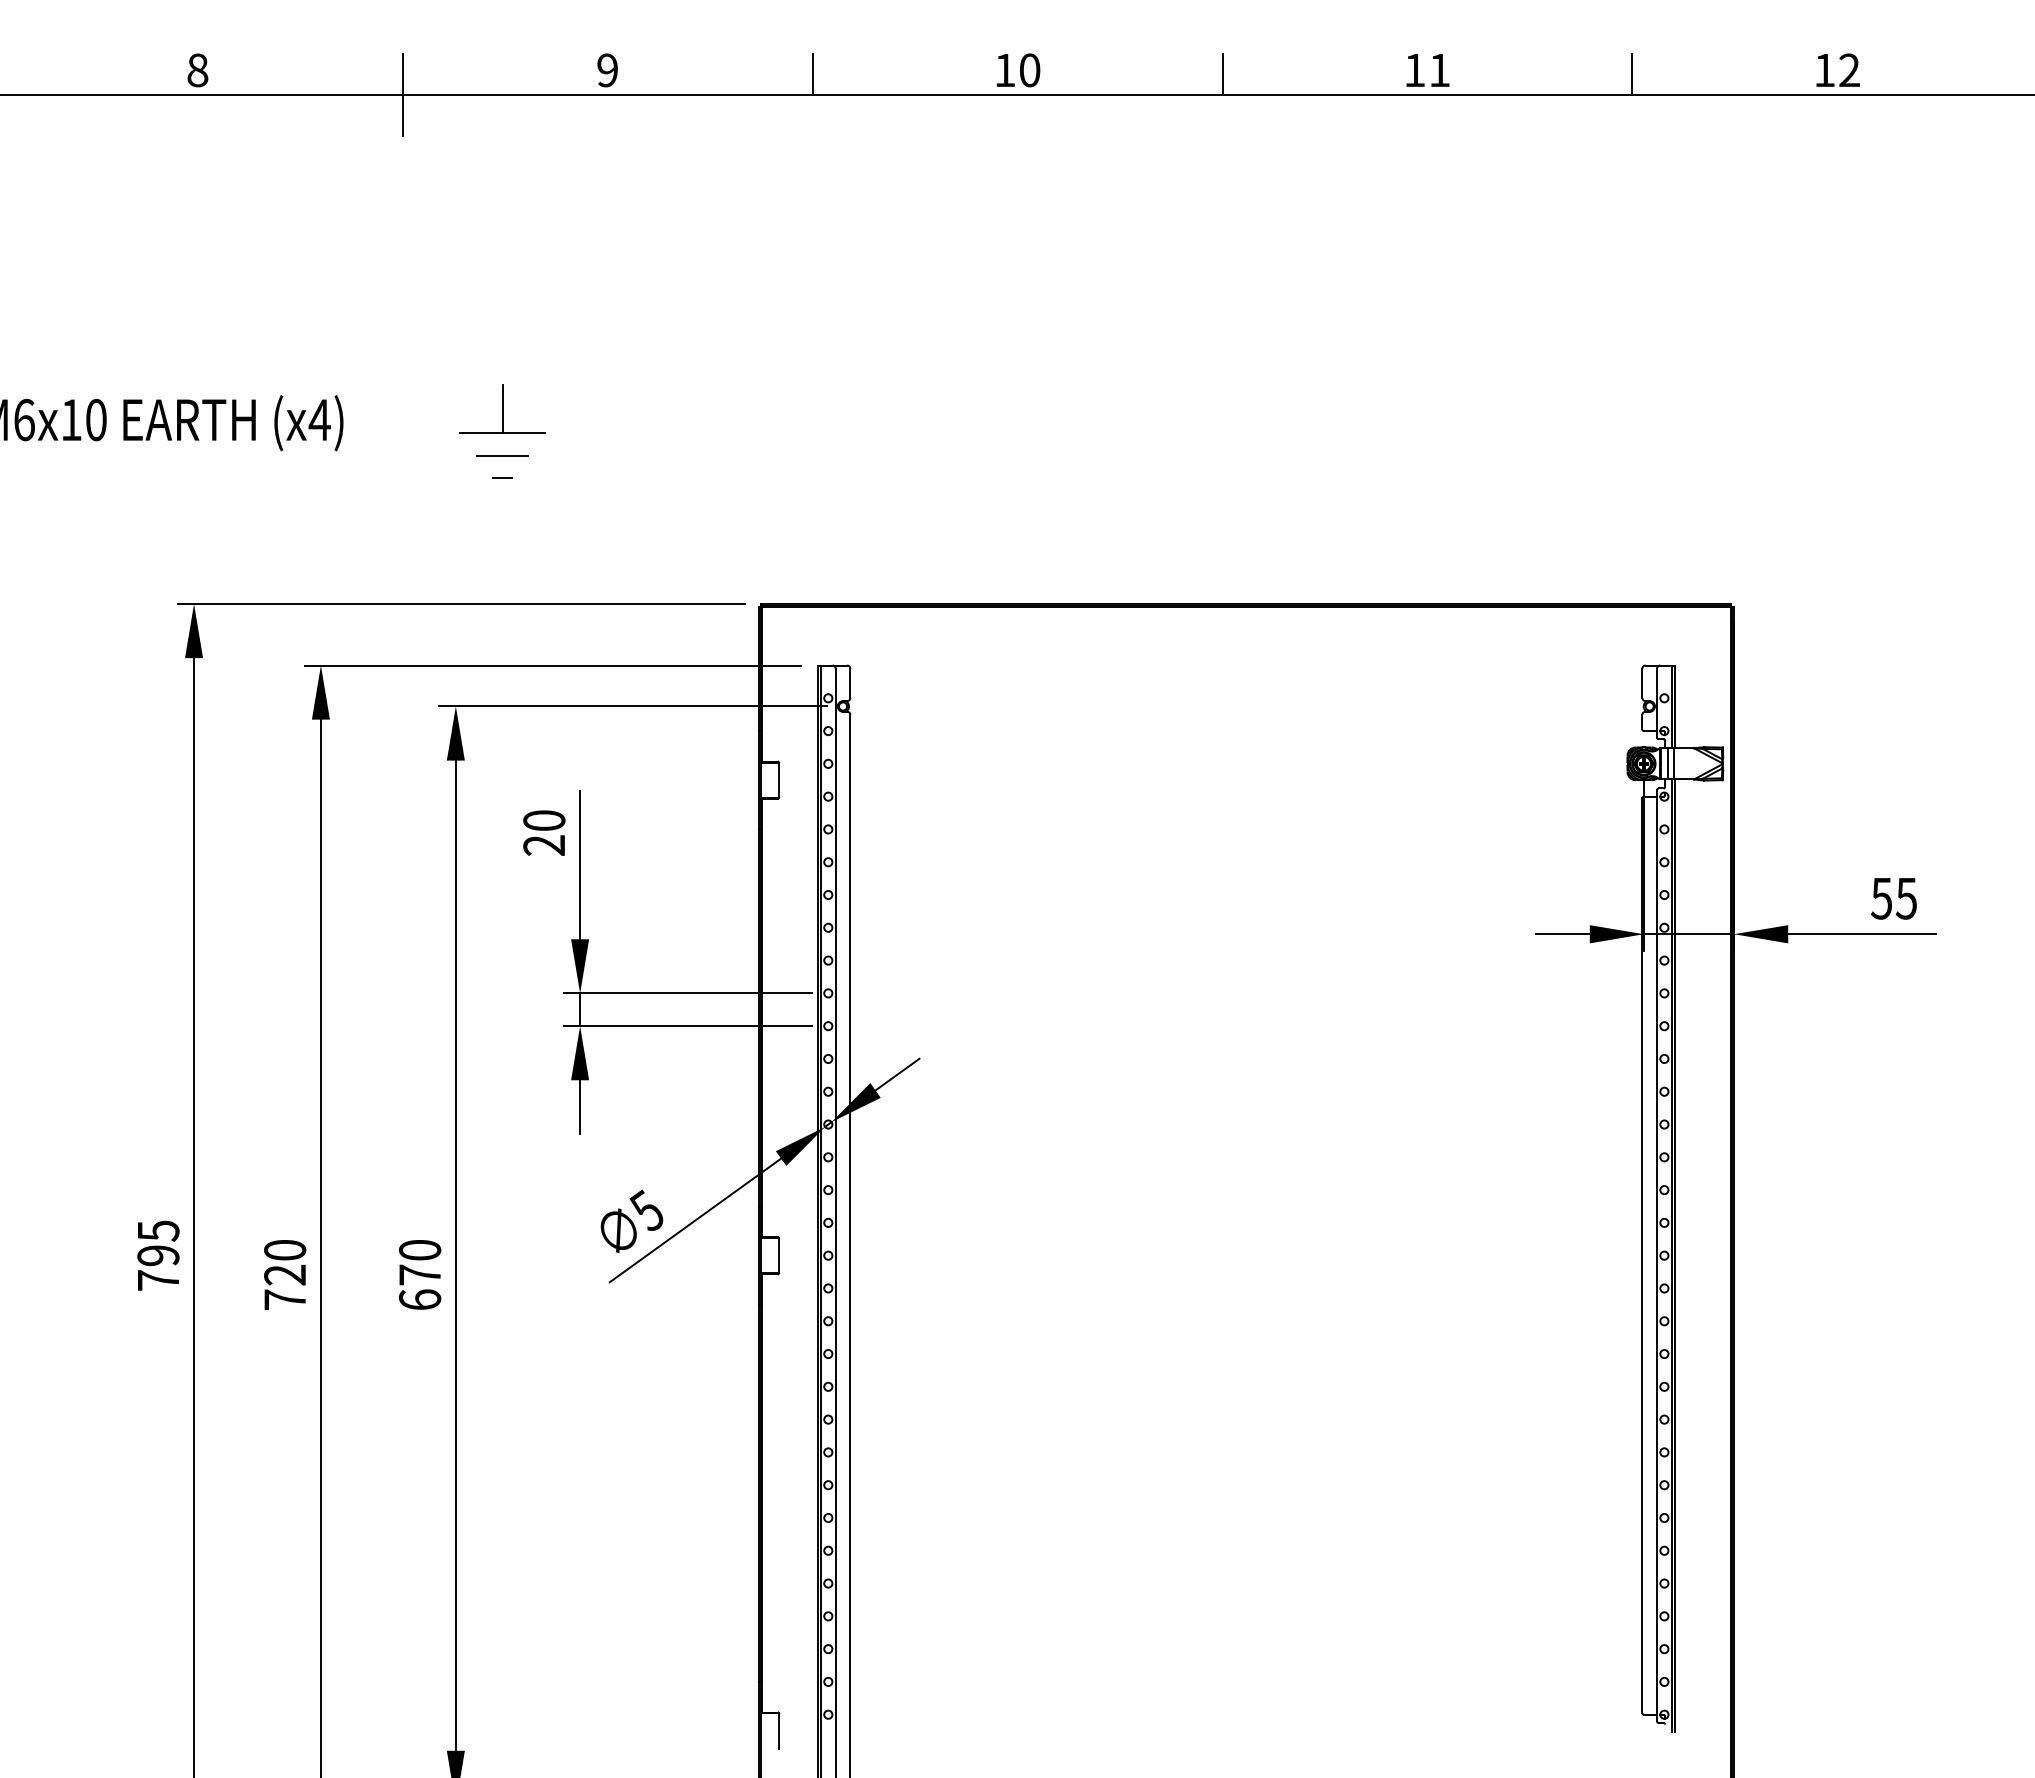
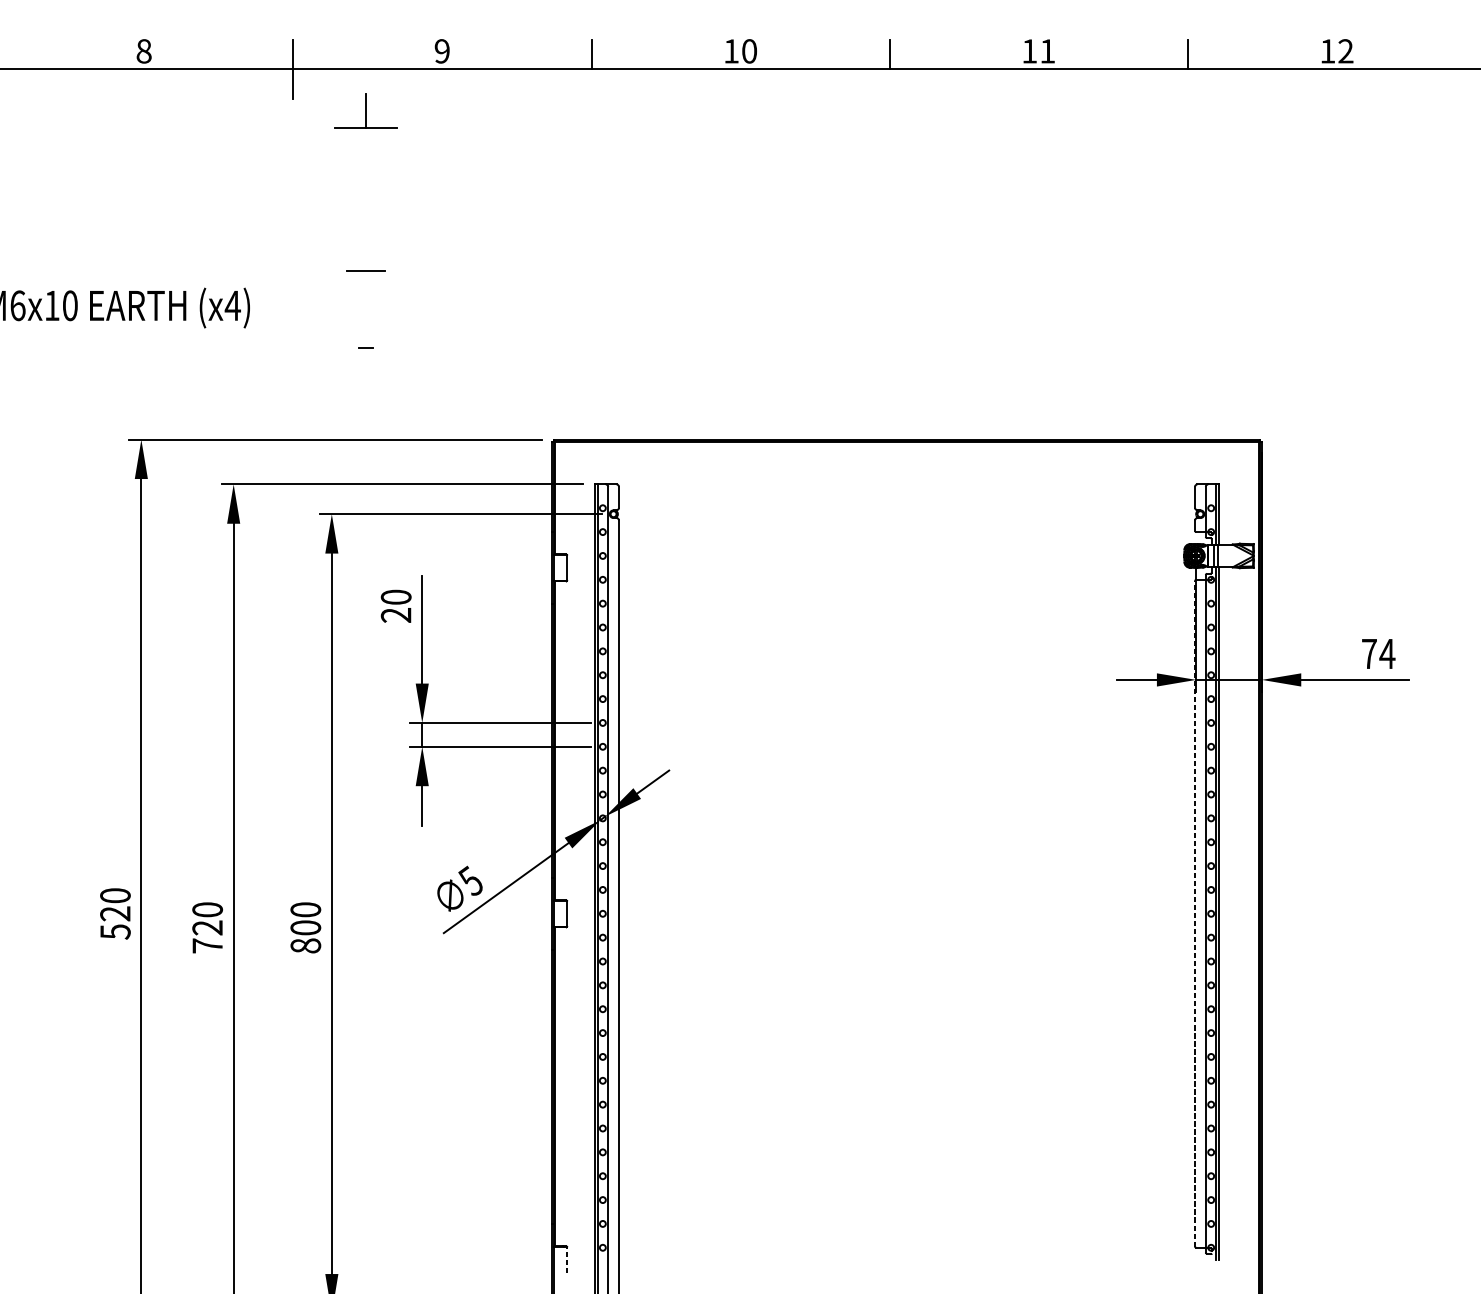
part: (502, 408) -> (365, 110), moved
line: (502, 455) -> (365, 270), moved
text: (1894, 898) -> (1378, 653), 55 -> 74
text: (158, 1255) -> (115, 913), 795 -> 520
line: (1642, 1255) -> (1195, 913), solid -> dashed
text: (420, 1287) -> (306, 936), 670 -> 800
line: (779, 1731) -> (567, 1260), solid -> dashed

